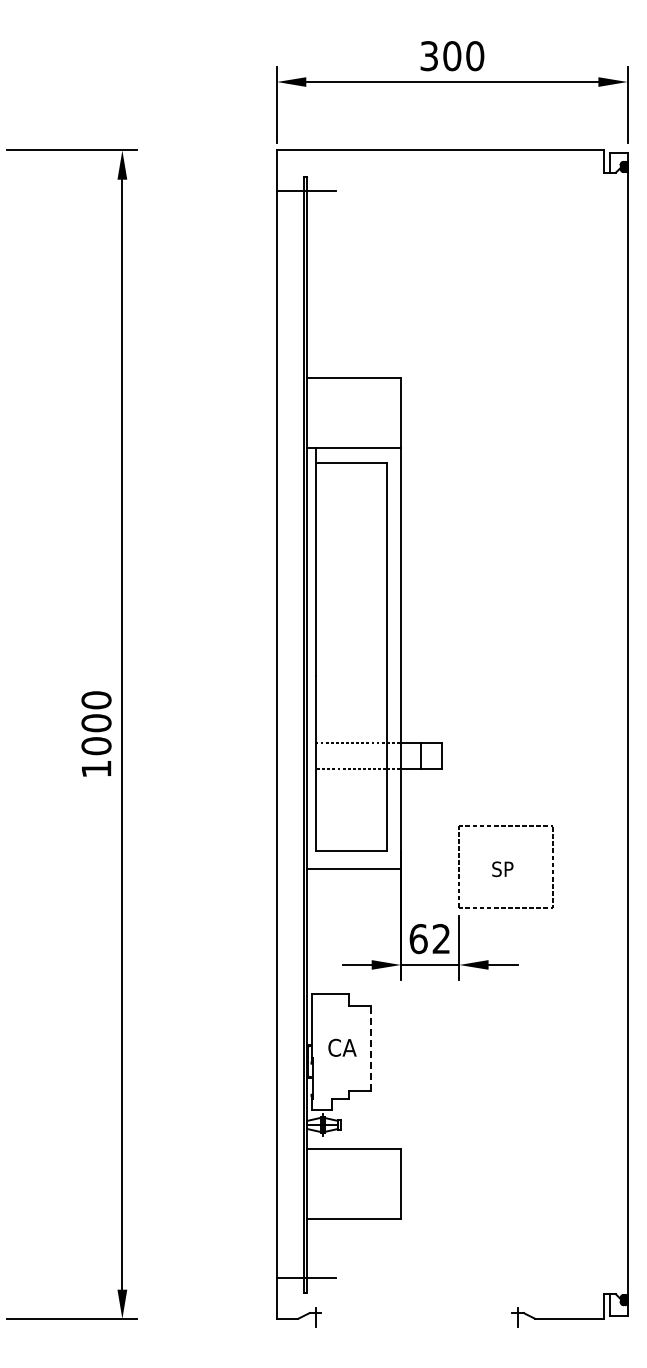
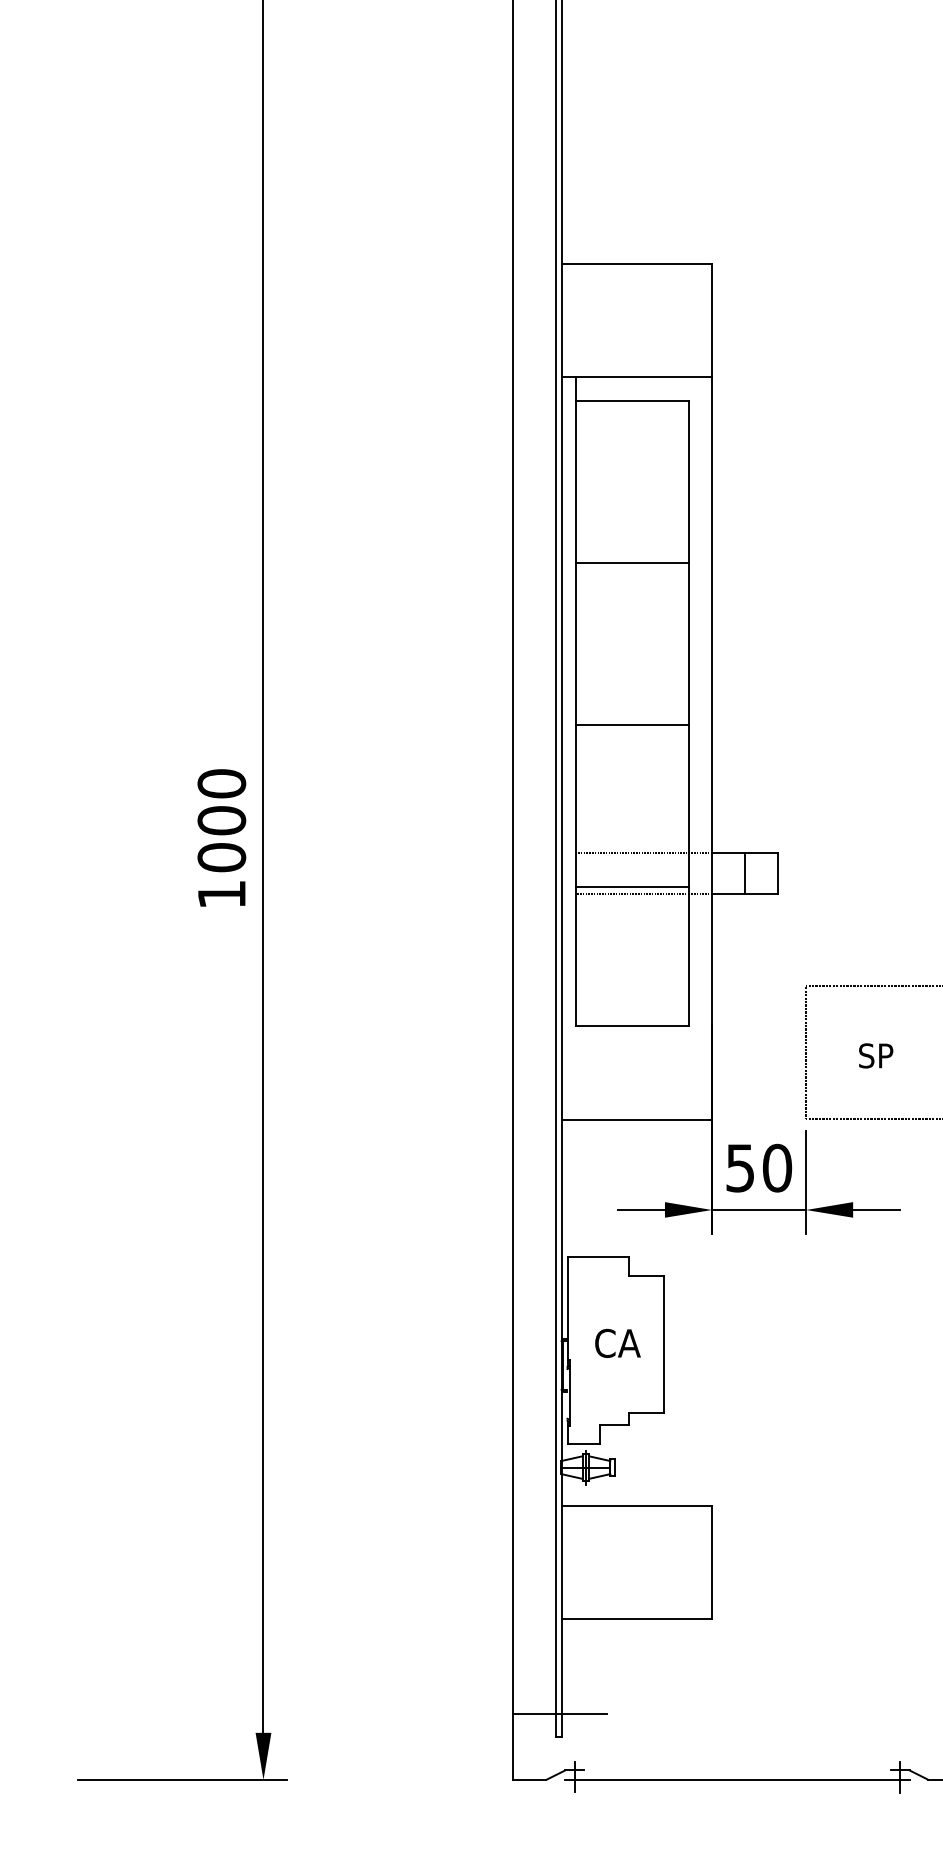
line: (351, 563) -> (632, 563), added
line: (351, 663) -> (632, 724), added
line: (351, 764) -> (632, 887), added
line: (353, 869) -> (635, 1120), moved
text: (429, 939) -> (758, 1168), 62 -> 50
line: (371, 1047) -> (664, 1342), dashed -> solid
line: (416, 1318) -> (737, 1779), added

